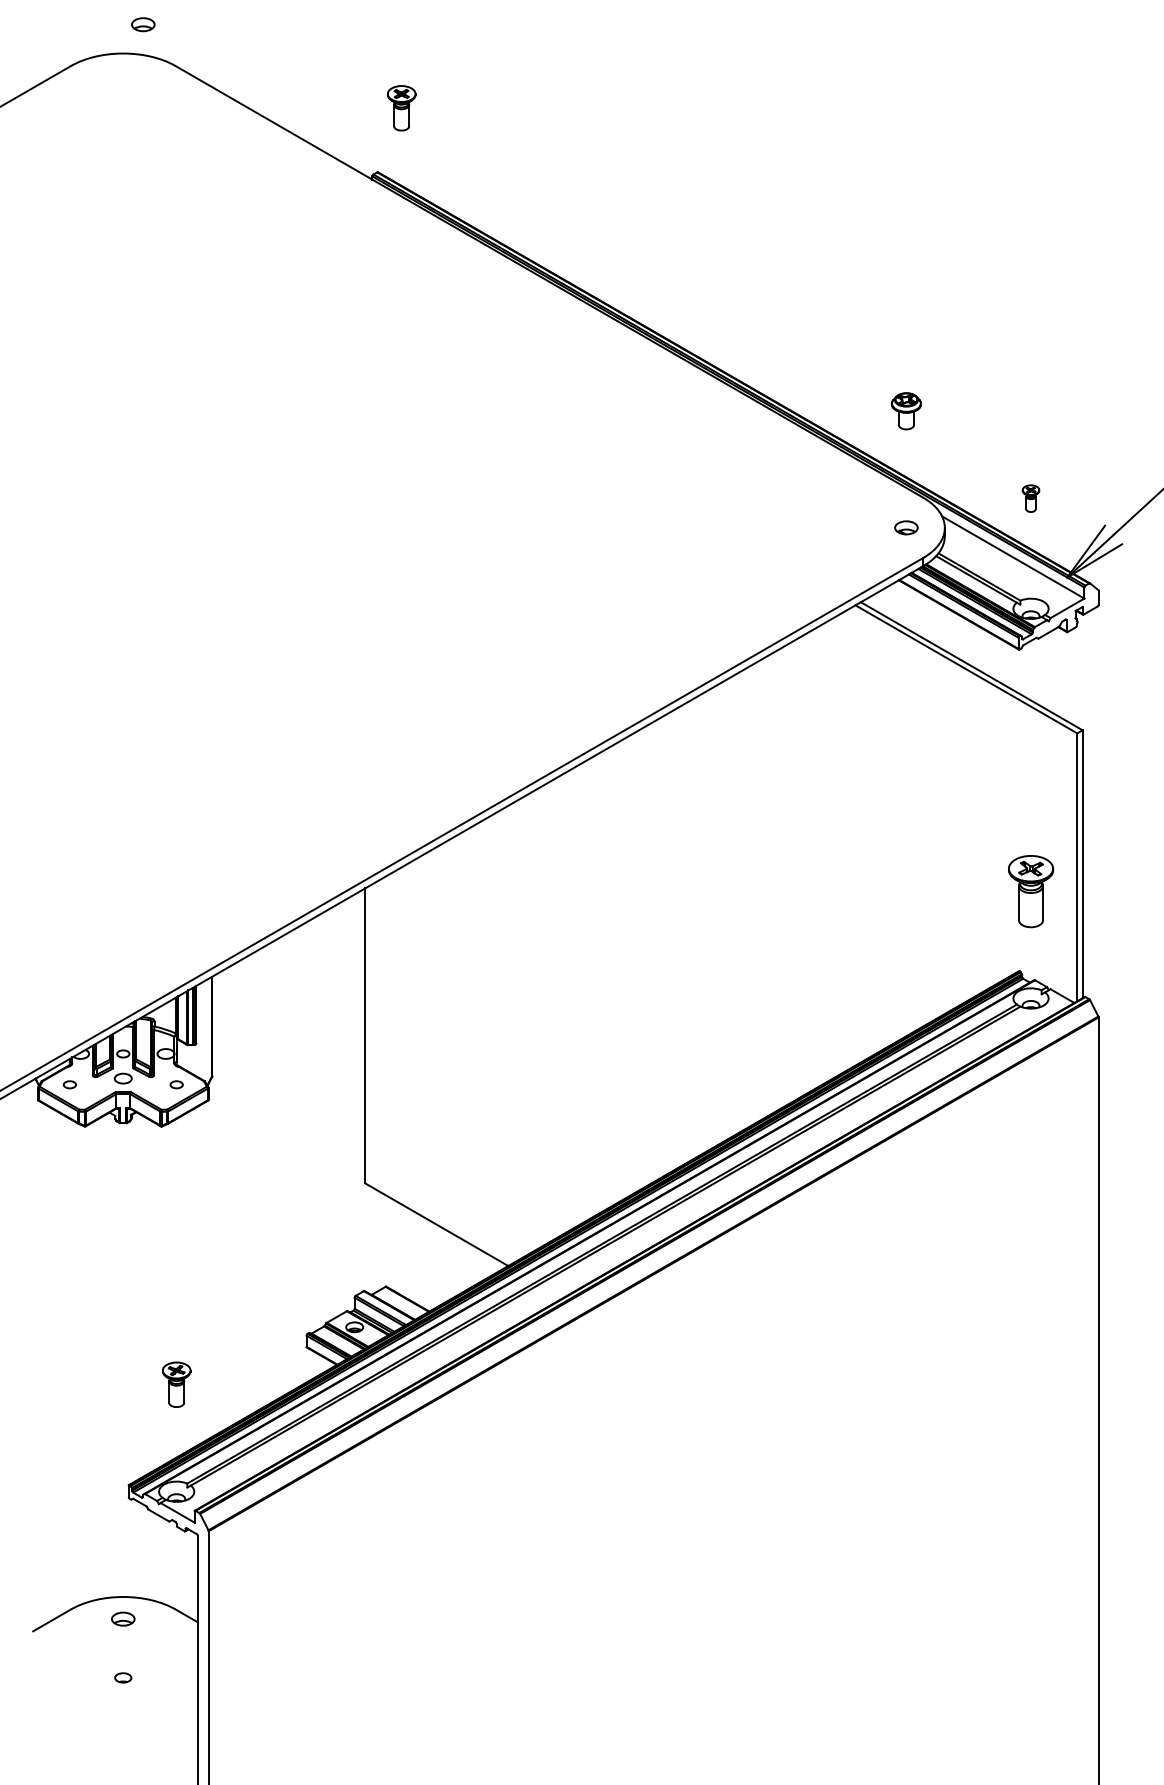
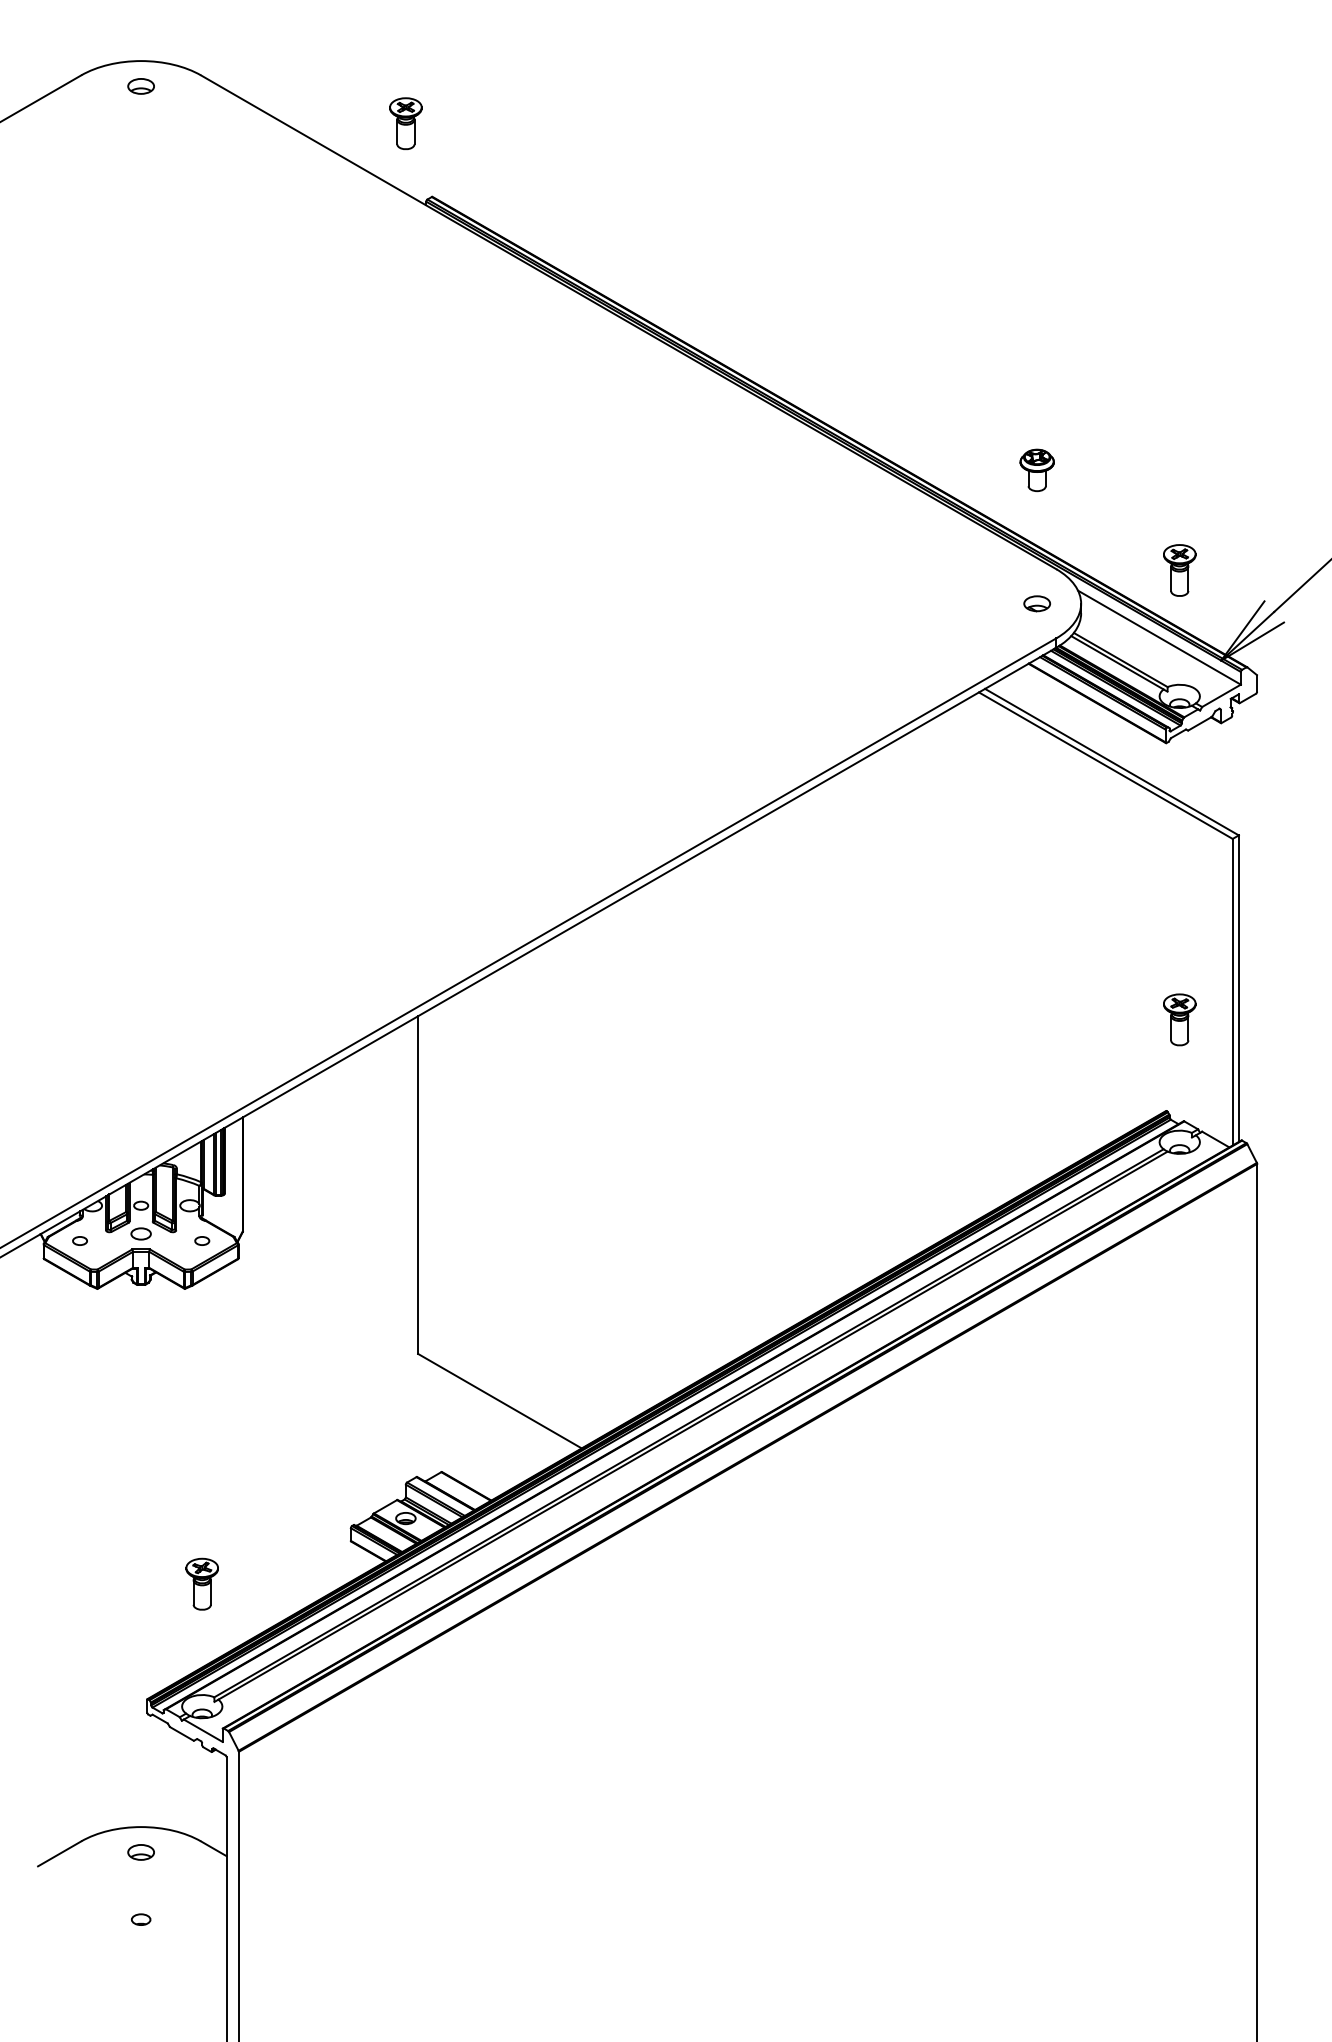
part: (143, 24) -> (141, 86), moved
part: (401, 108) -> (405, 123), moved
part: (1030, 498) -> (1179, 570), size x1.67
part: (1030, 891) -> (1179, 1019), size x0.62

